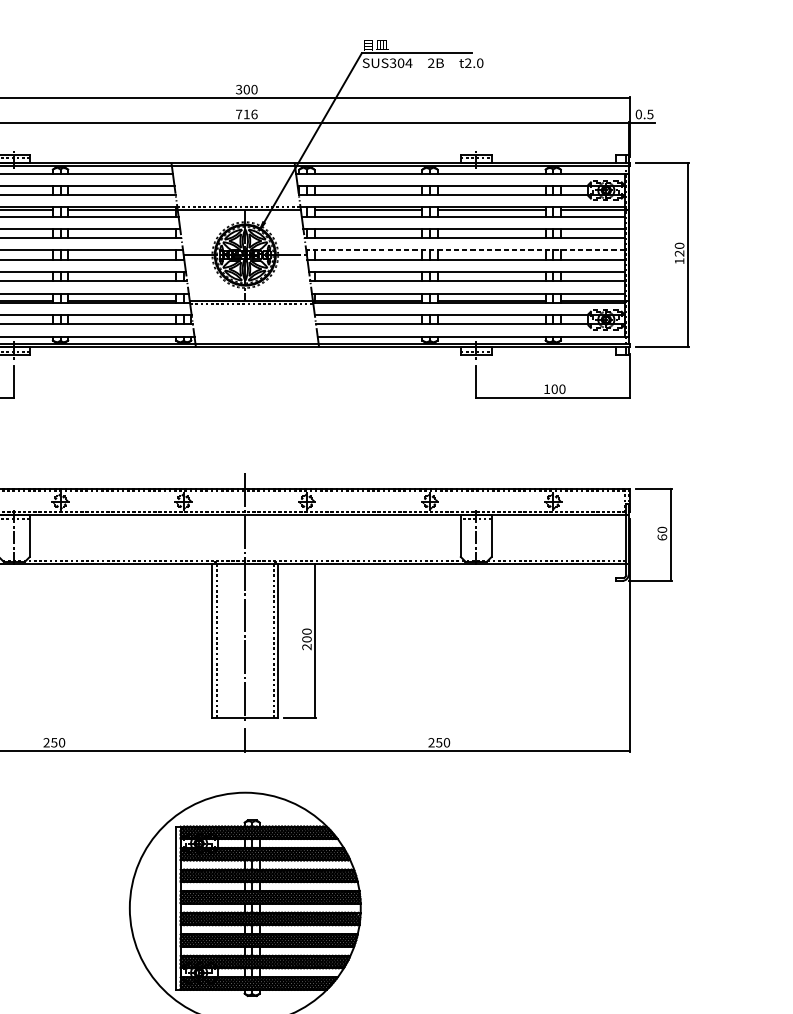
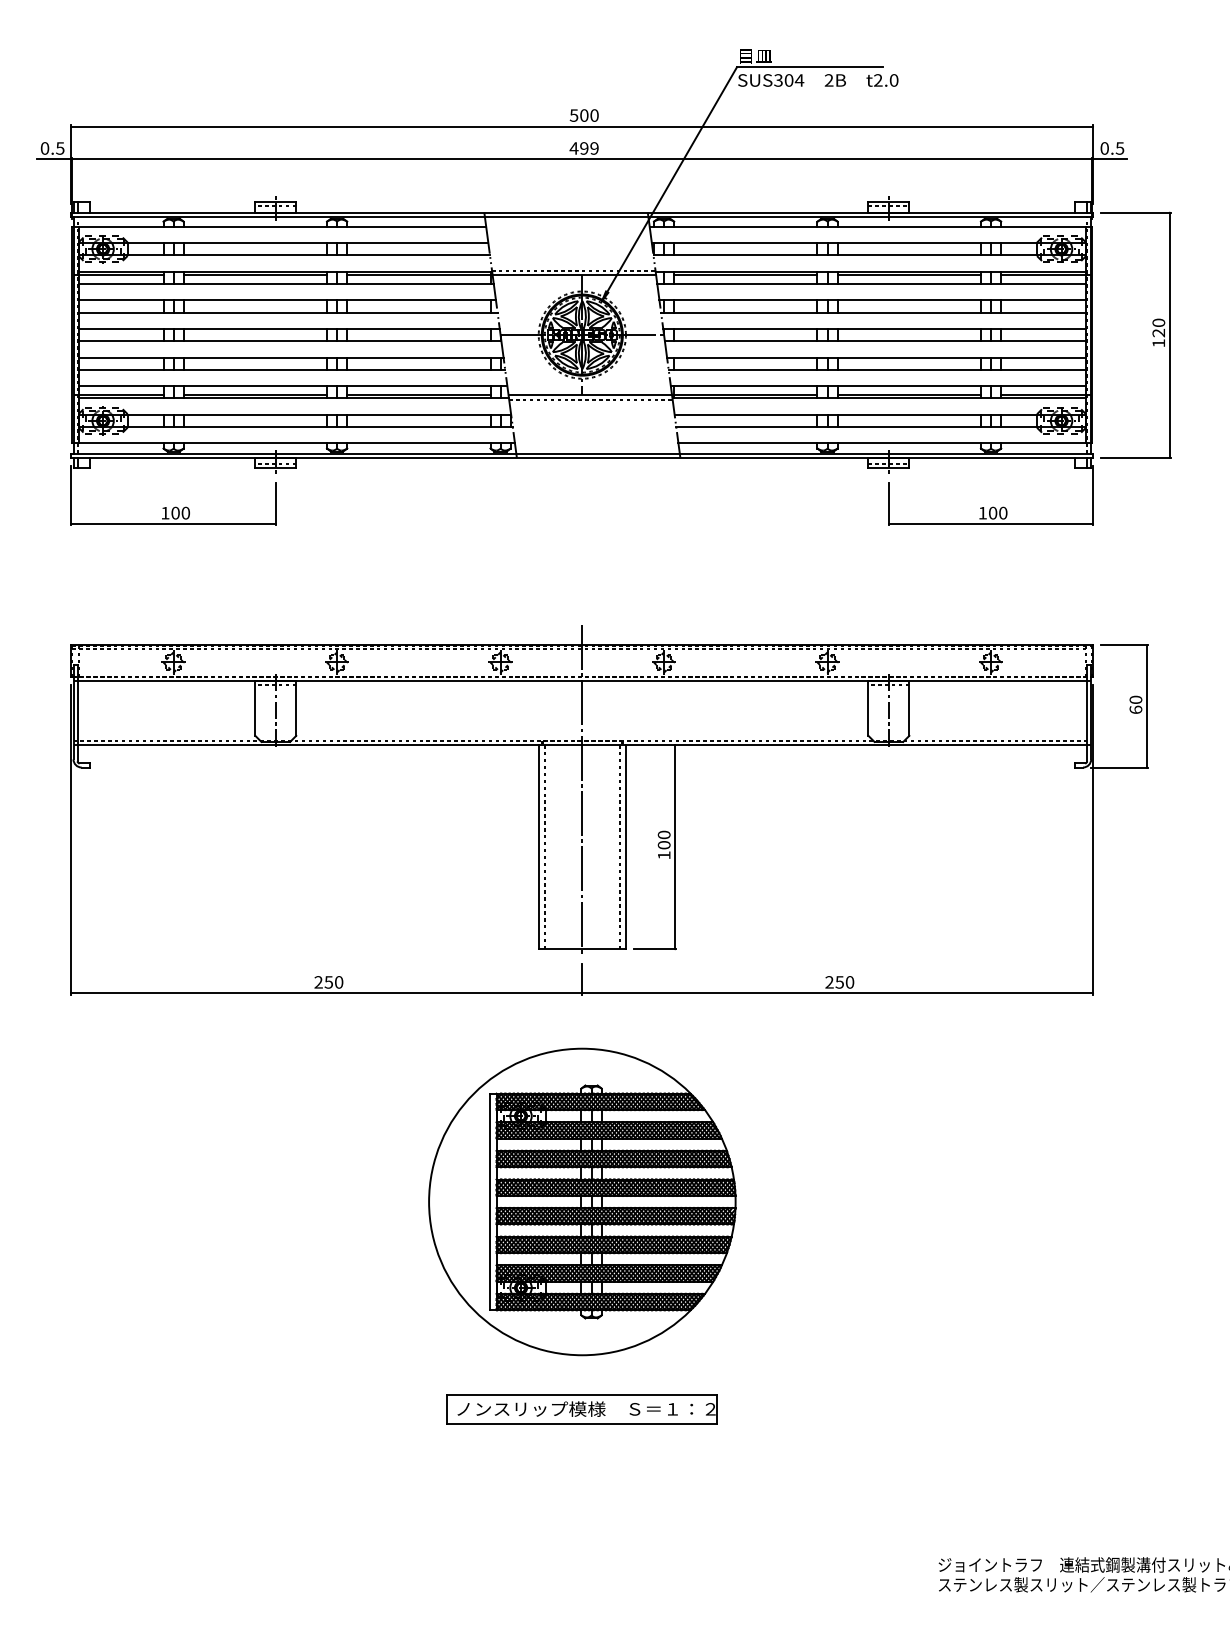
text: (239, 89) -> (574, 115), 300 -> 500
text: (246, 114) -> (583, 148), 716 -> 499
line: (465, 250) -> (874, 329), dashed -> solid
text: (306, 647) -> (663, 855), 200 -> 100

